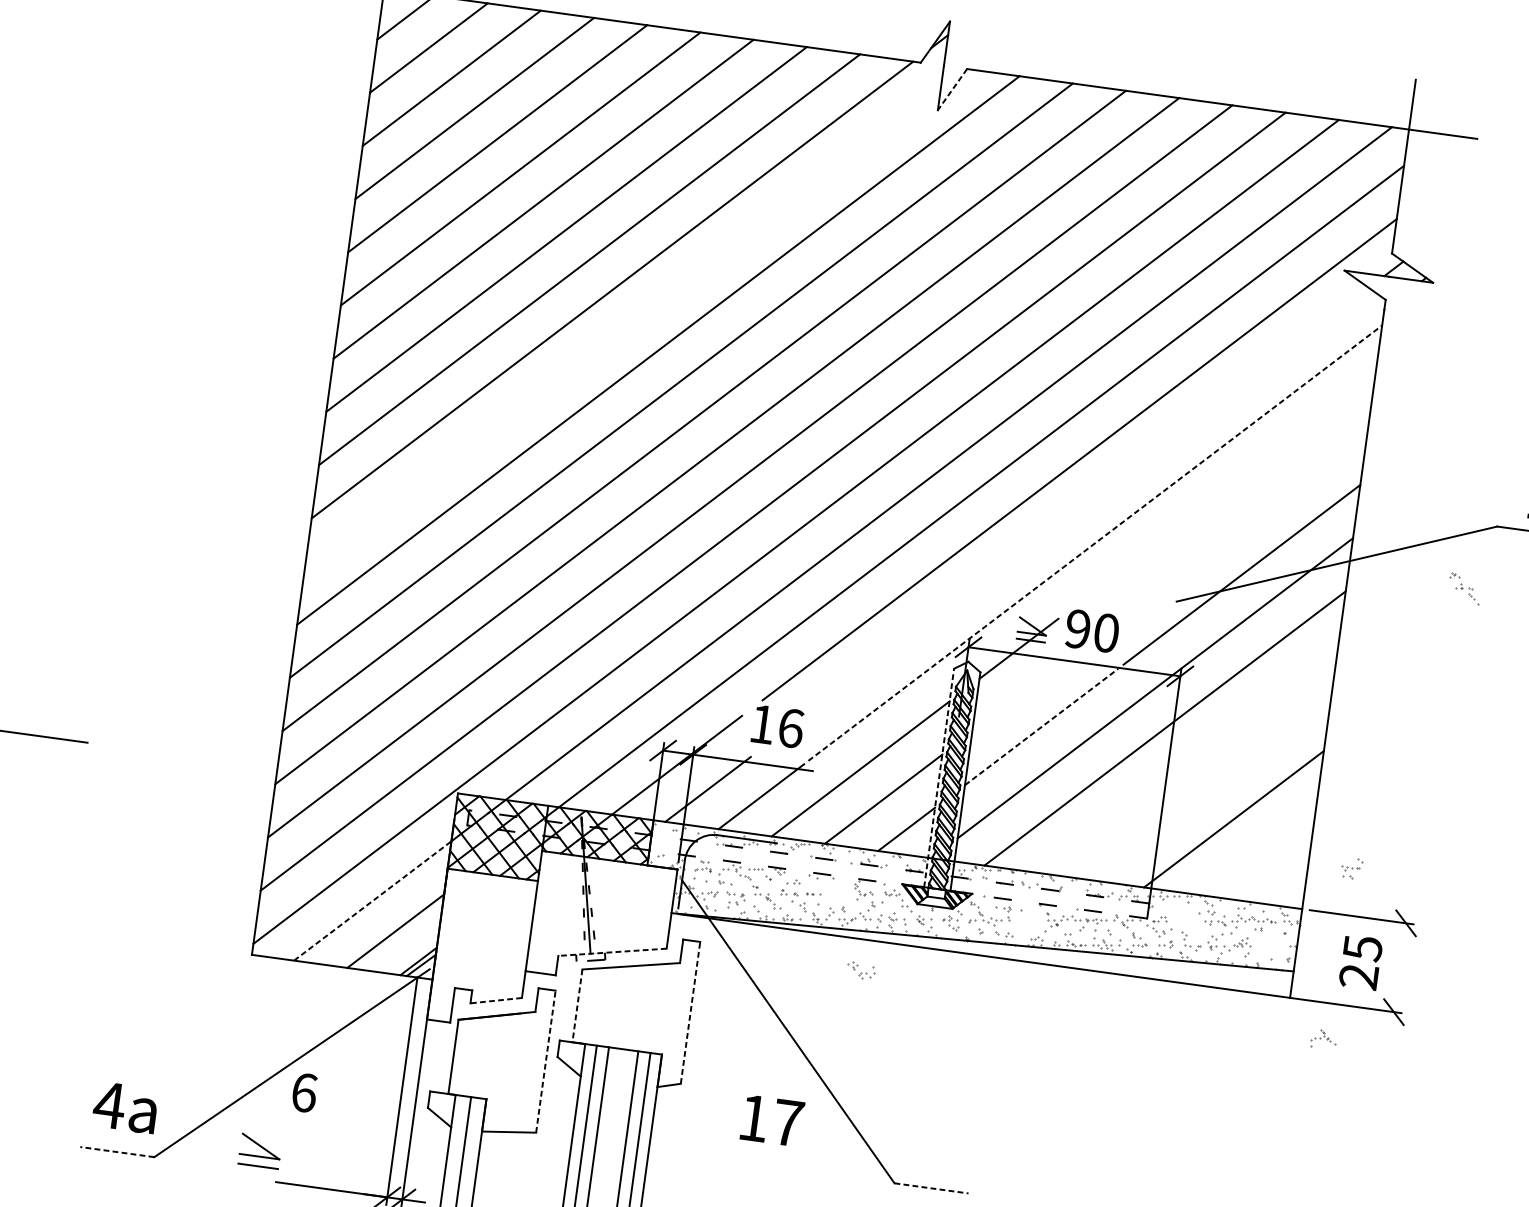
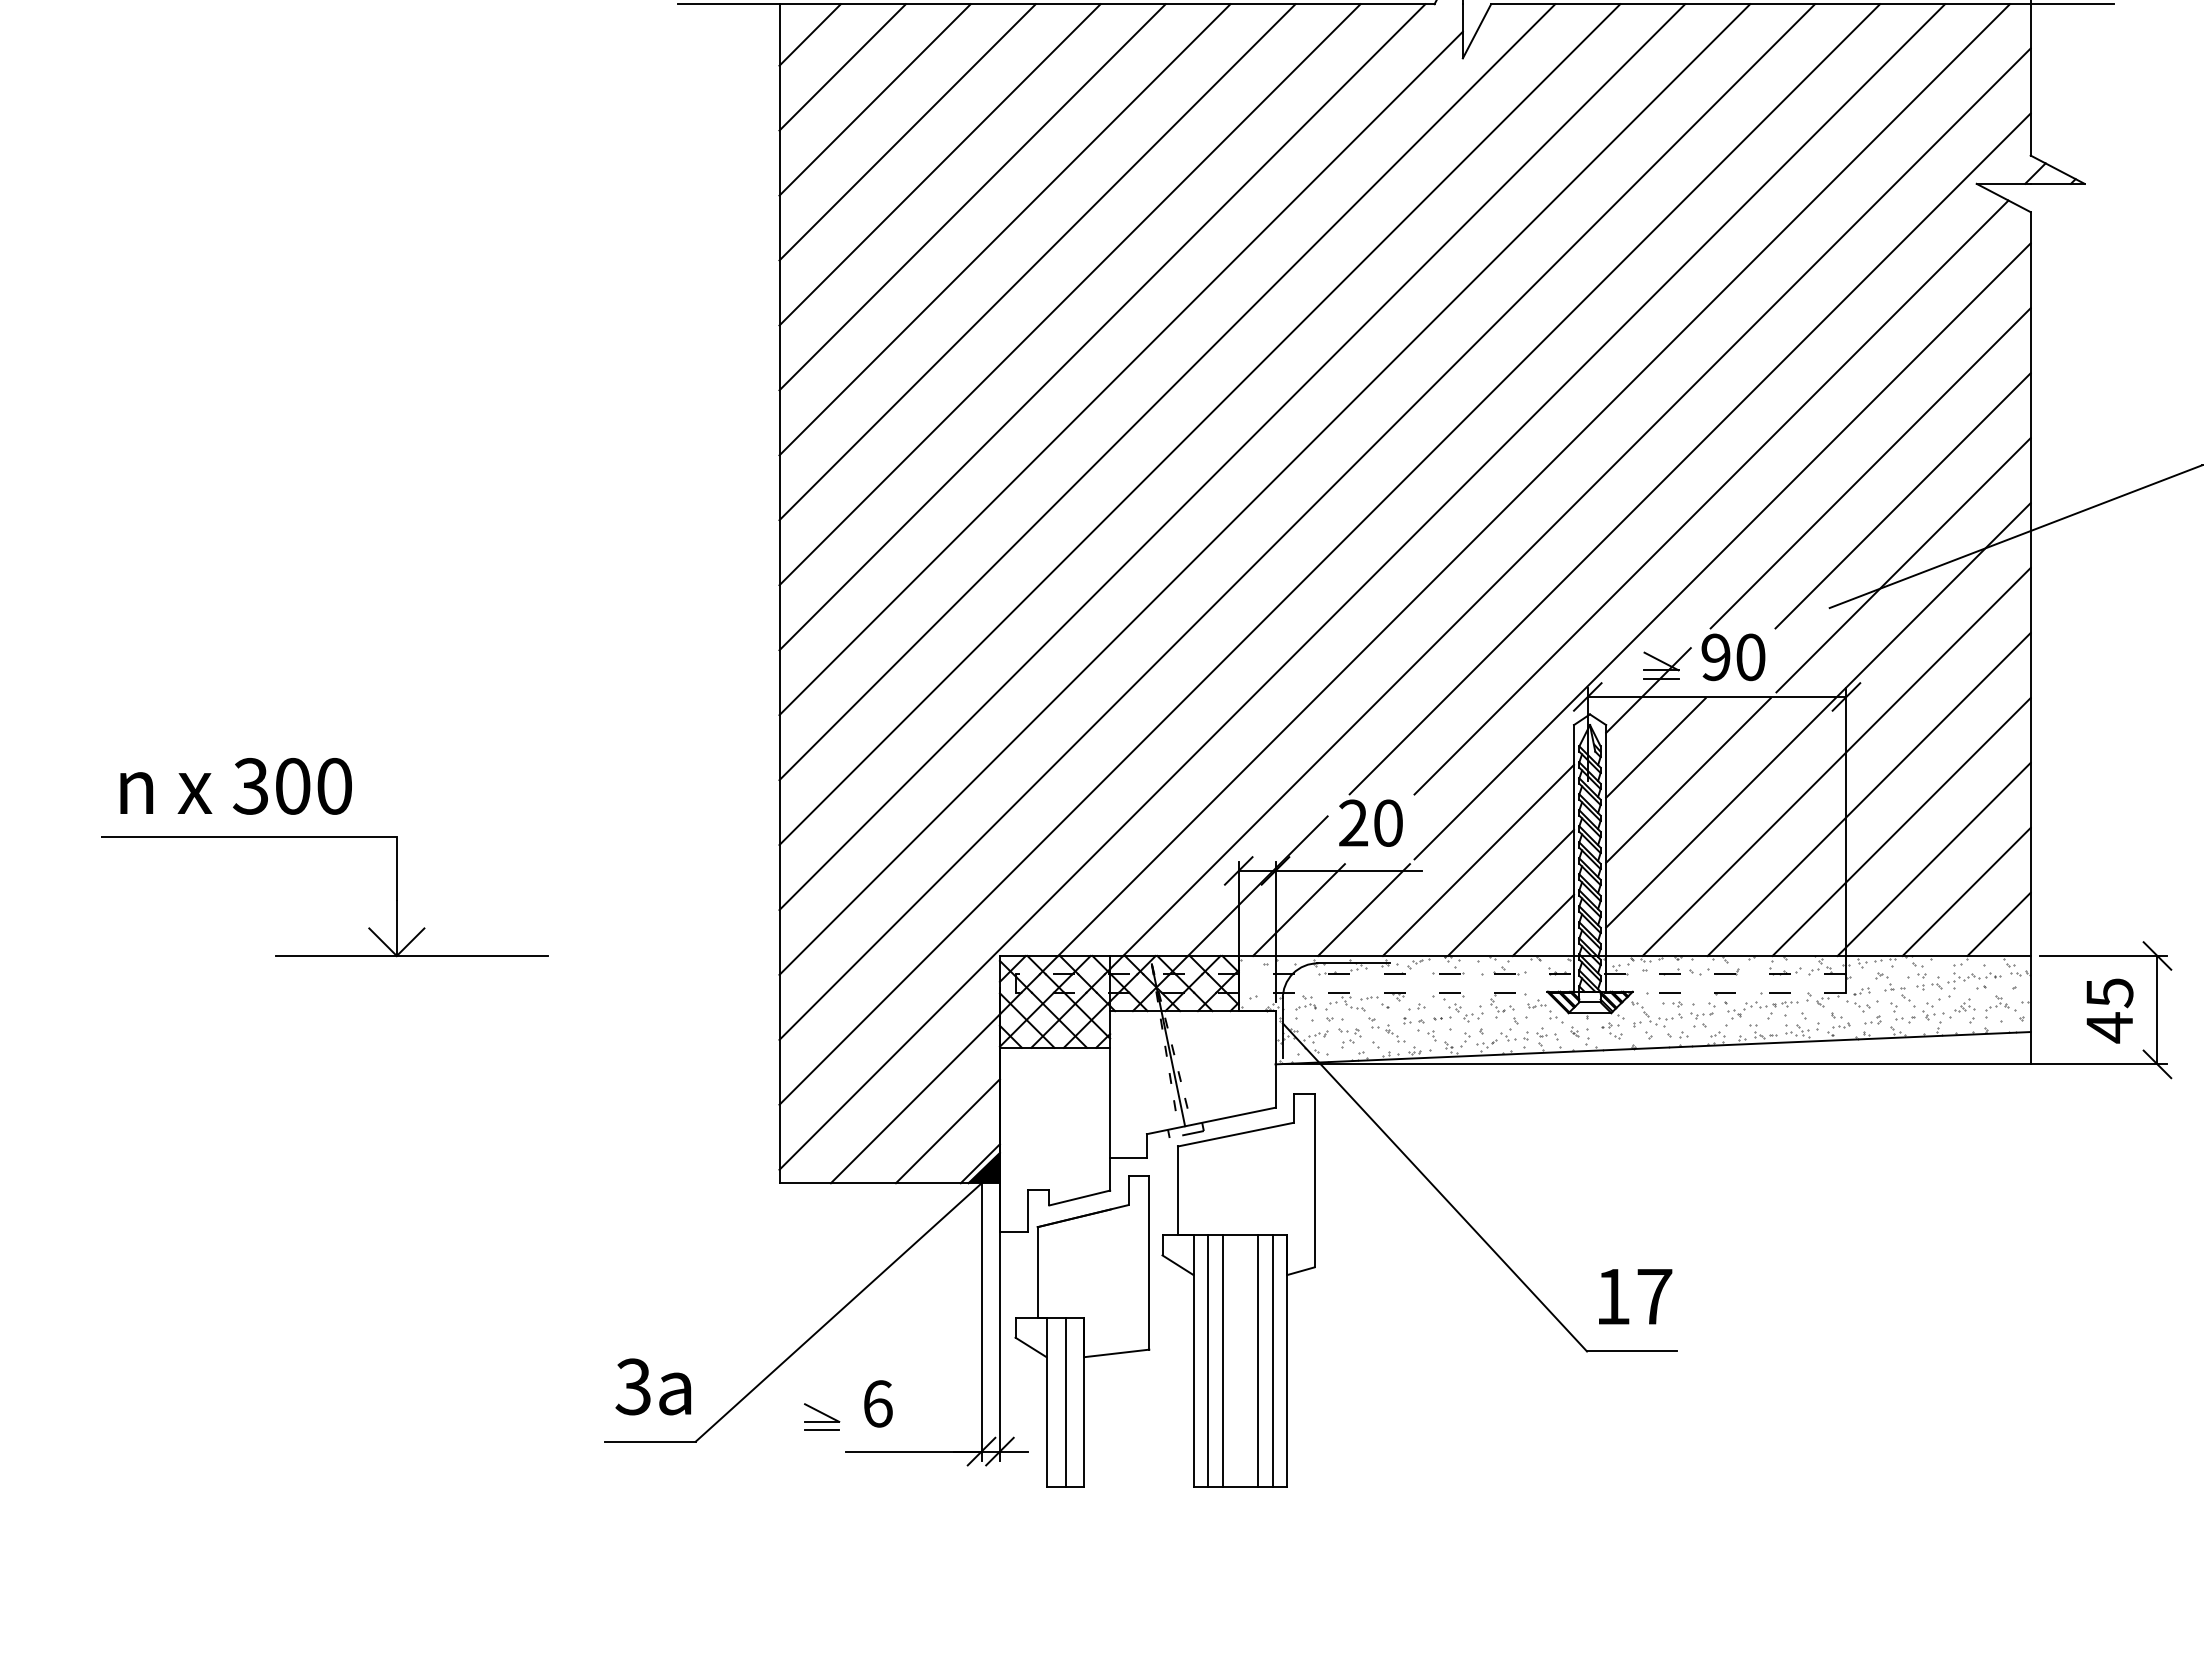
line: (952, 89) -> (1477, 31), dashed -> solid
line: (622, 329) -> (1120, 373), added
line: (1225, 491) -> (1870, 468), added
line: (1092, 497) -> (1711, 497), added
line: (1248, 521) -> (1902, 500), added
line: (1095, 543) -> (1722, 551), dashed -> solid
part: (1464, 588) -> (1895, 989), moved
line: (1018, 696) -> (1655, 747), added
text: (777, 725) -> (1371, 822), 16 -> 20
line: (1041, 727) -> (1688, 780), dashed -> solid
line: (1187, 758) -> (1868, 794), added
line: (939, 777) -> (1574, 857), dashed -> solid
line: (1210, 788) -> (1901, 826), added
line: (1256, 849) -> (1966, 891), added
part: (1351, 867) -> (1702, 1014), moved
line: (1279, 878) -> (1998, 923), added
line: (372, 900) -> (915, 1098), dashed -> solid
line: (612, 951) -> (1211, 1120), dashed -> solid
fill: (420, 964) -> (983, 1167), added
line: (1400, 967) -> (2157, 1009), added
part: (860, 970) -> (1465, 1012), moved
text: (1358, 976) -> (2109, 1027), 25 -> 45
line: (495, 1001) -> (1079, 1198), dashed -> solid
line: (577, 1006) -> (1177, 1191), dashed -> solid
line: (690, 1012) -> (1314, 1180), dashed -> solid
part: (1323, 1039) -> (2000, 1006), moved
line: (546, 1061) -> (1149, 1262), dashed -> solid
text: (304, 1092) -> (878, 1403), moved
text: (109, 1104) -> (633, 1386), 4 -> 3
text: (772, 1120) -> (1635, 1296), moved
part: (261, 1150) -> (822, 1416), size x0.71
line: (117, 1151) -> (650, 1441), dashed -> solid
line: (931, 1188) -> (1632, 1351), dashed -> solid

